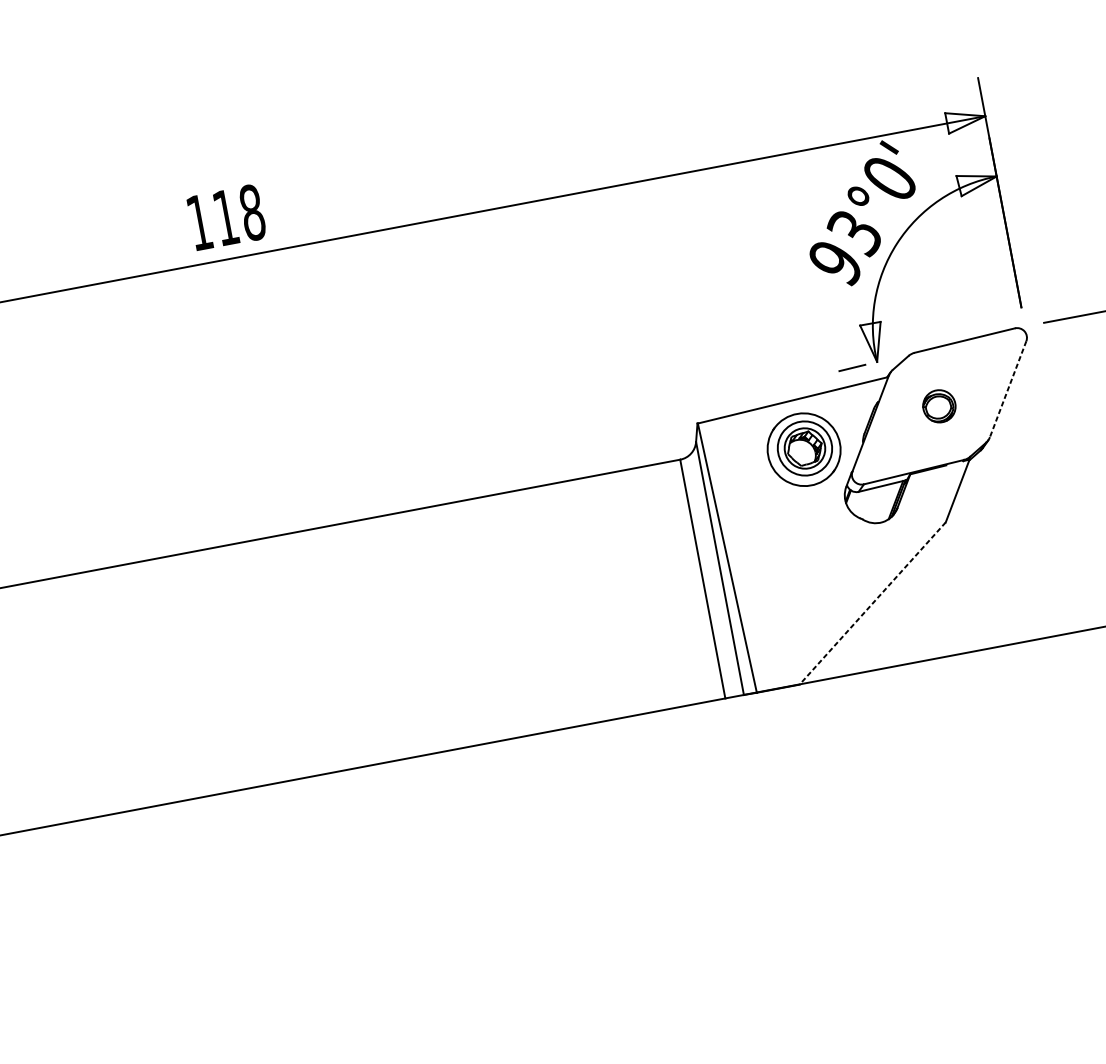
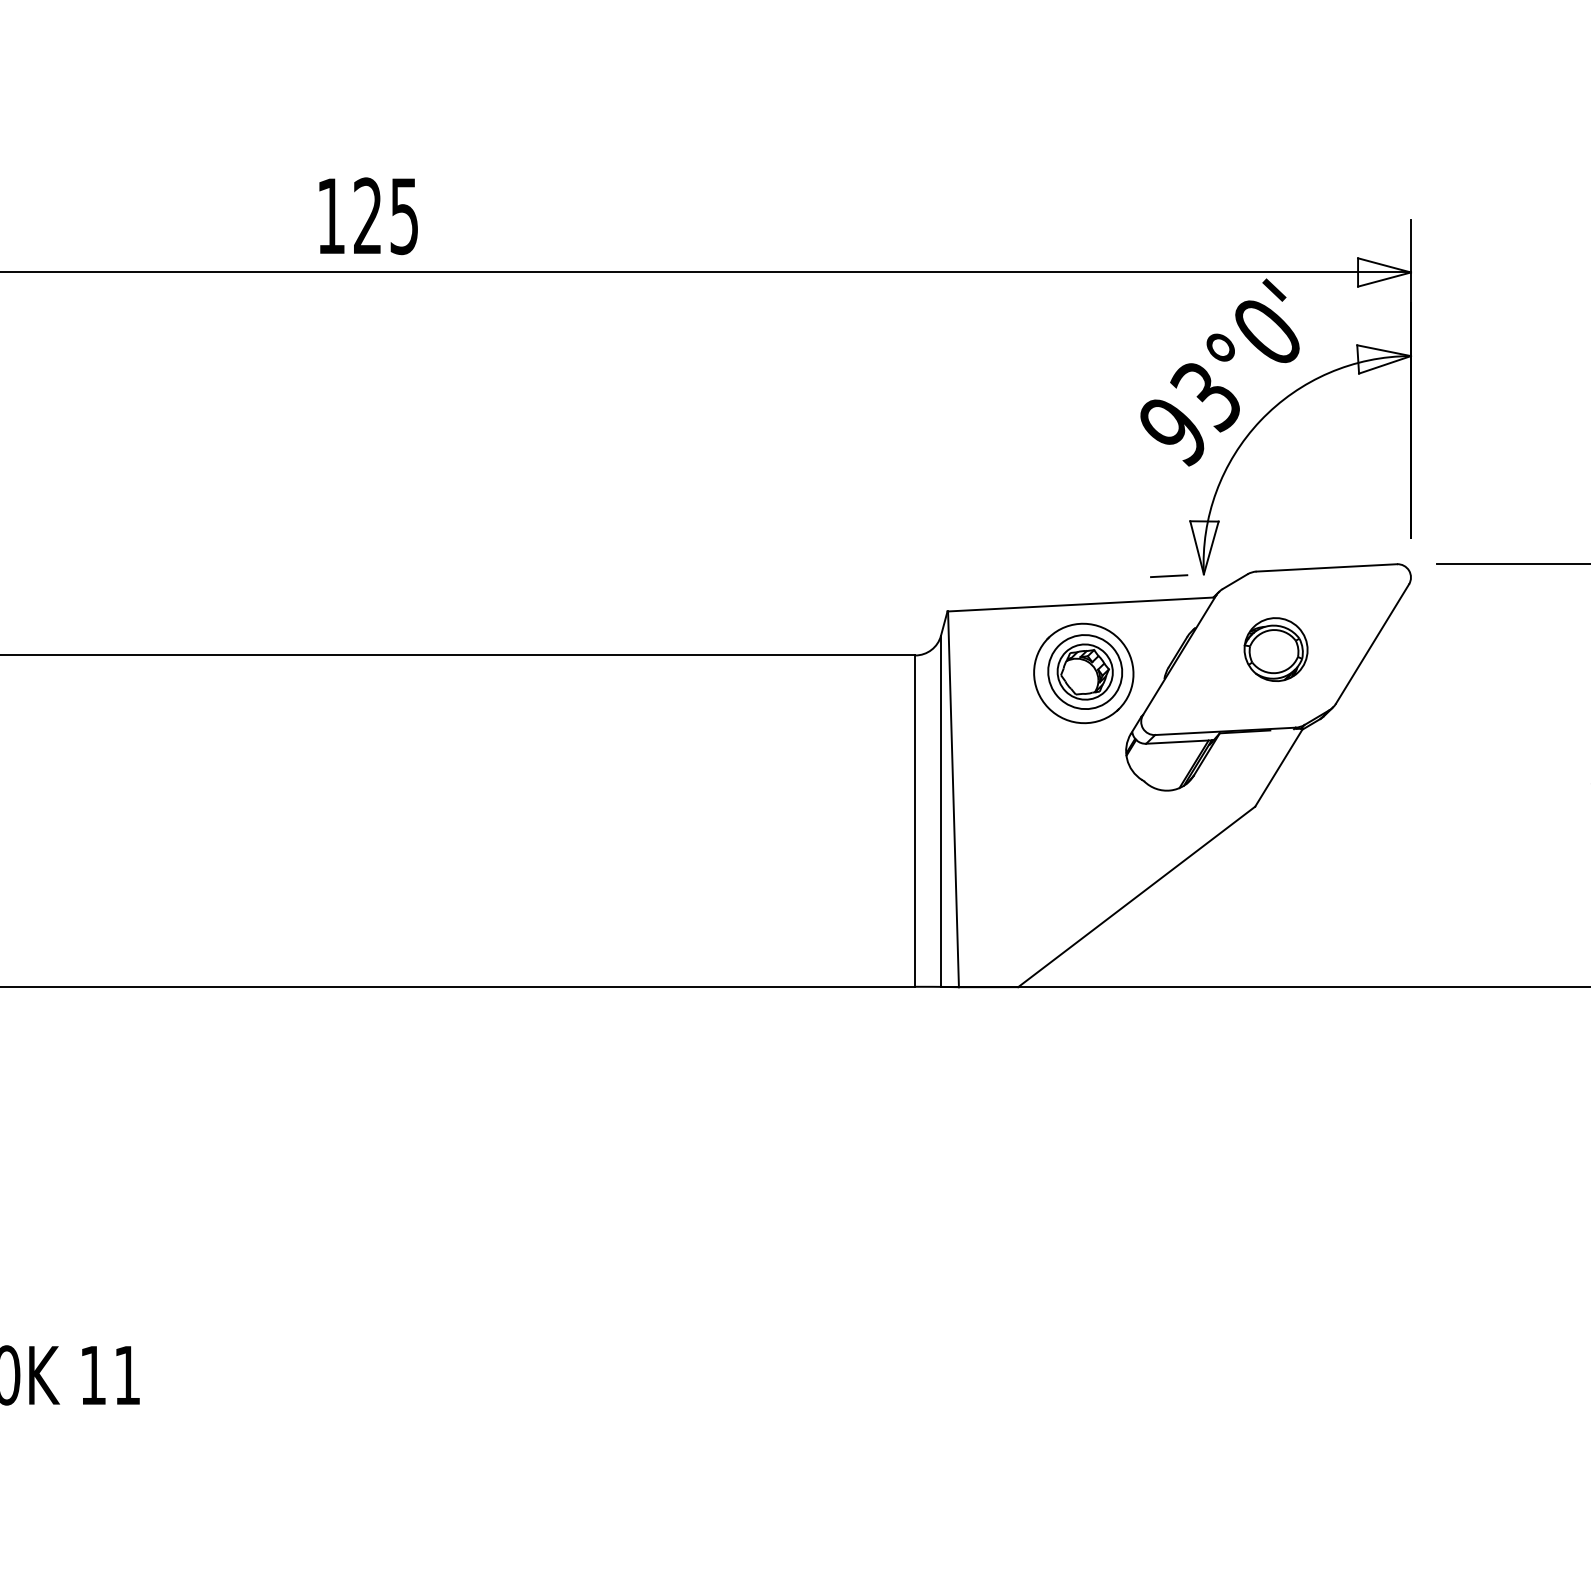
text: (239, 215) -> (386, 216), 118 -> 125
line: (1008, 389) -> (1372, 644), dashed -> solid
part: (939, 406) -> (1275, 649), size x1.43
line: (872, 603) -> (1136, 896), dashed -> solid

